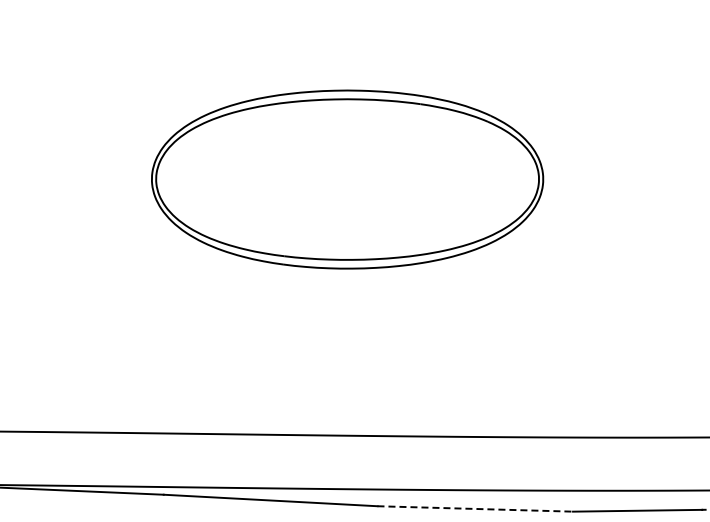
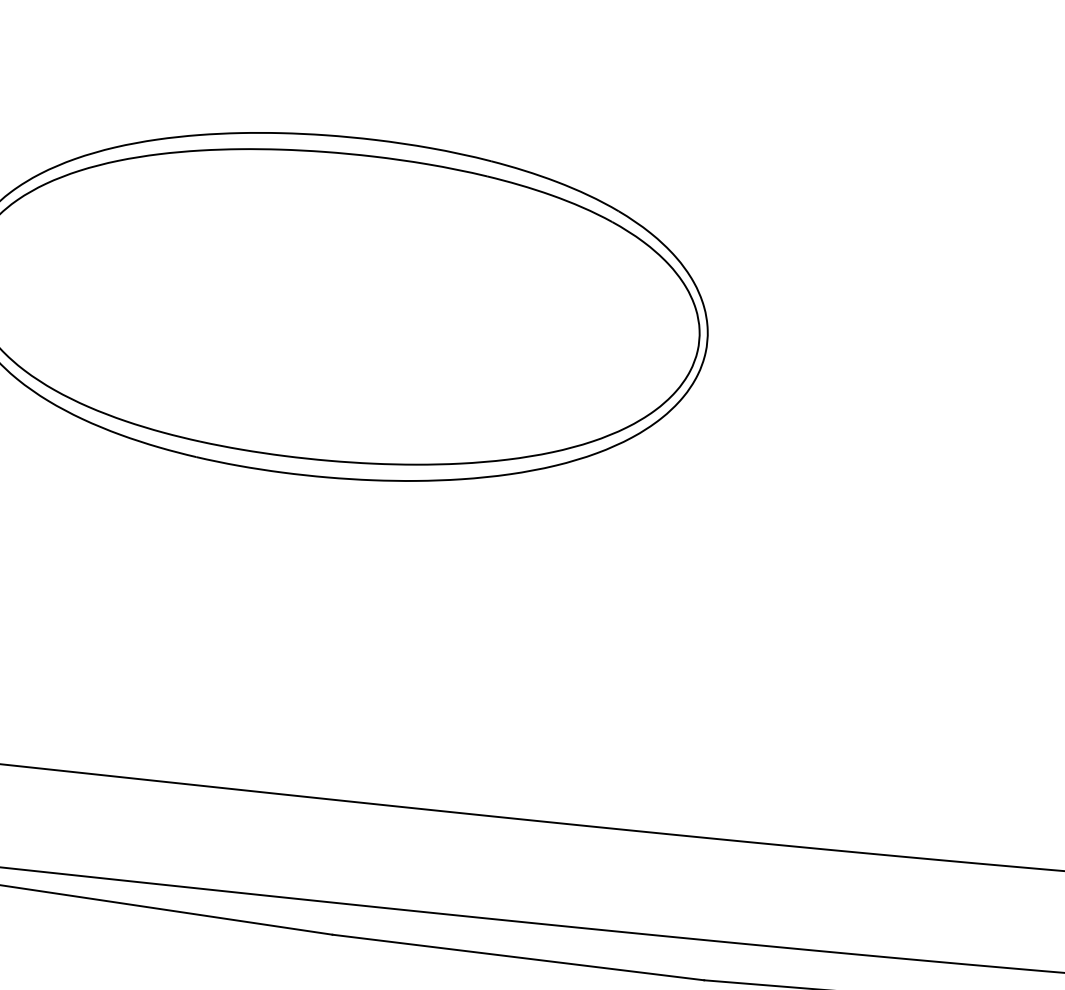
line: (475, 508) -> (518, 956), dashed -> solid

